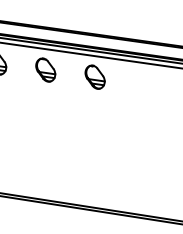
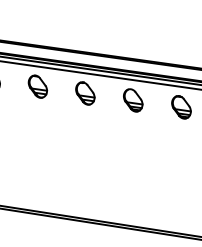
part: (145, 84) -> (133, 100), added

